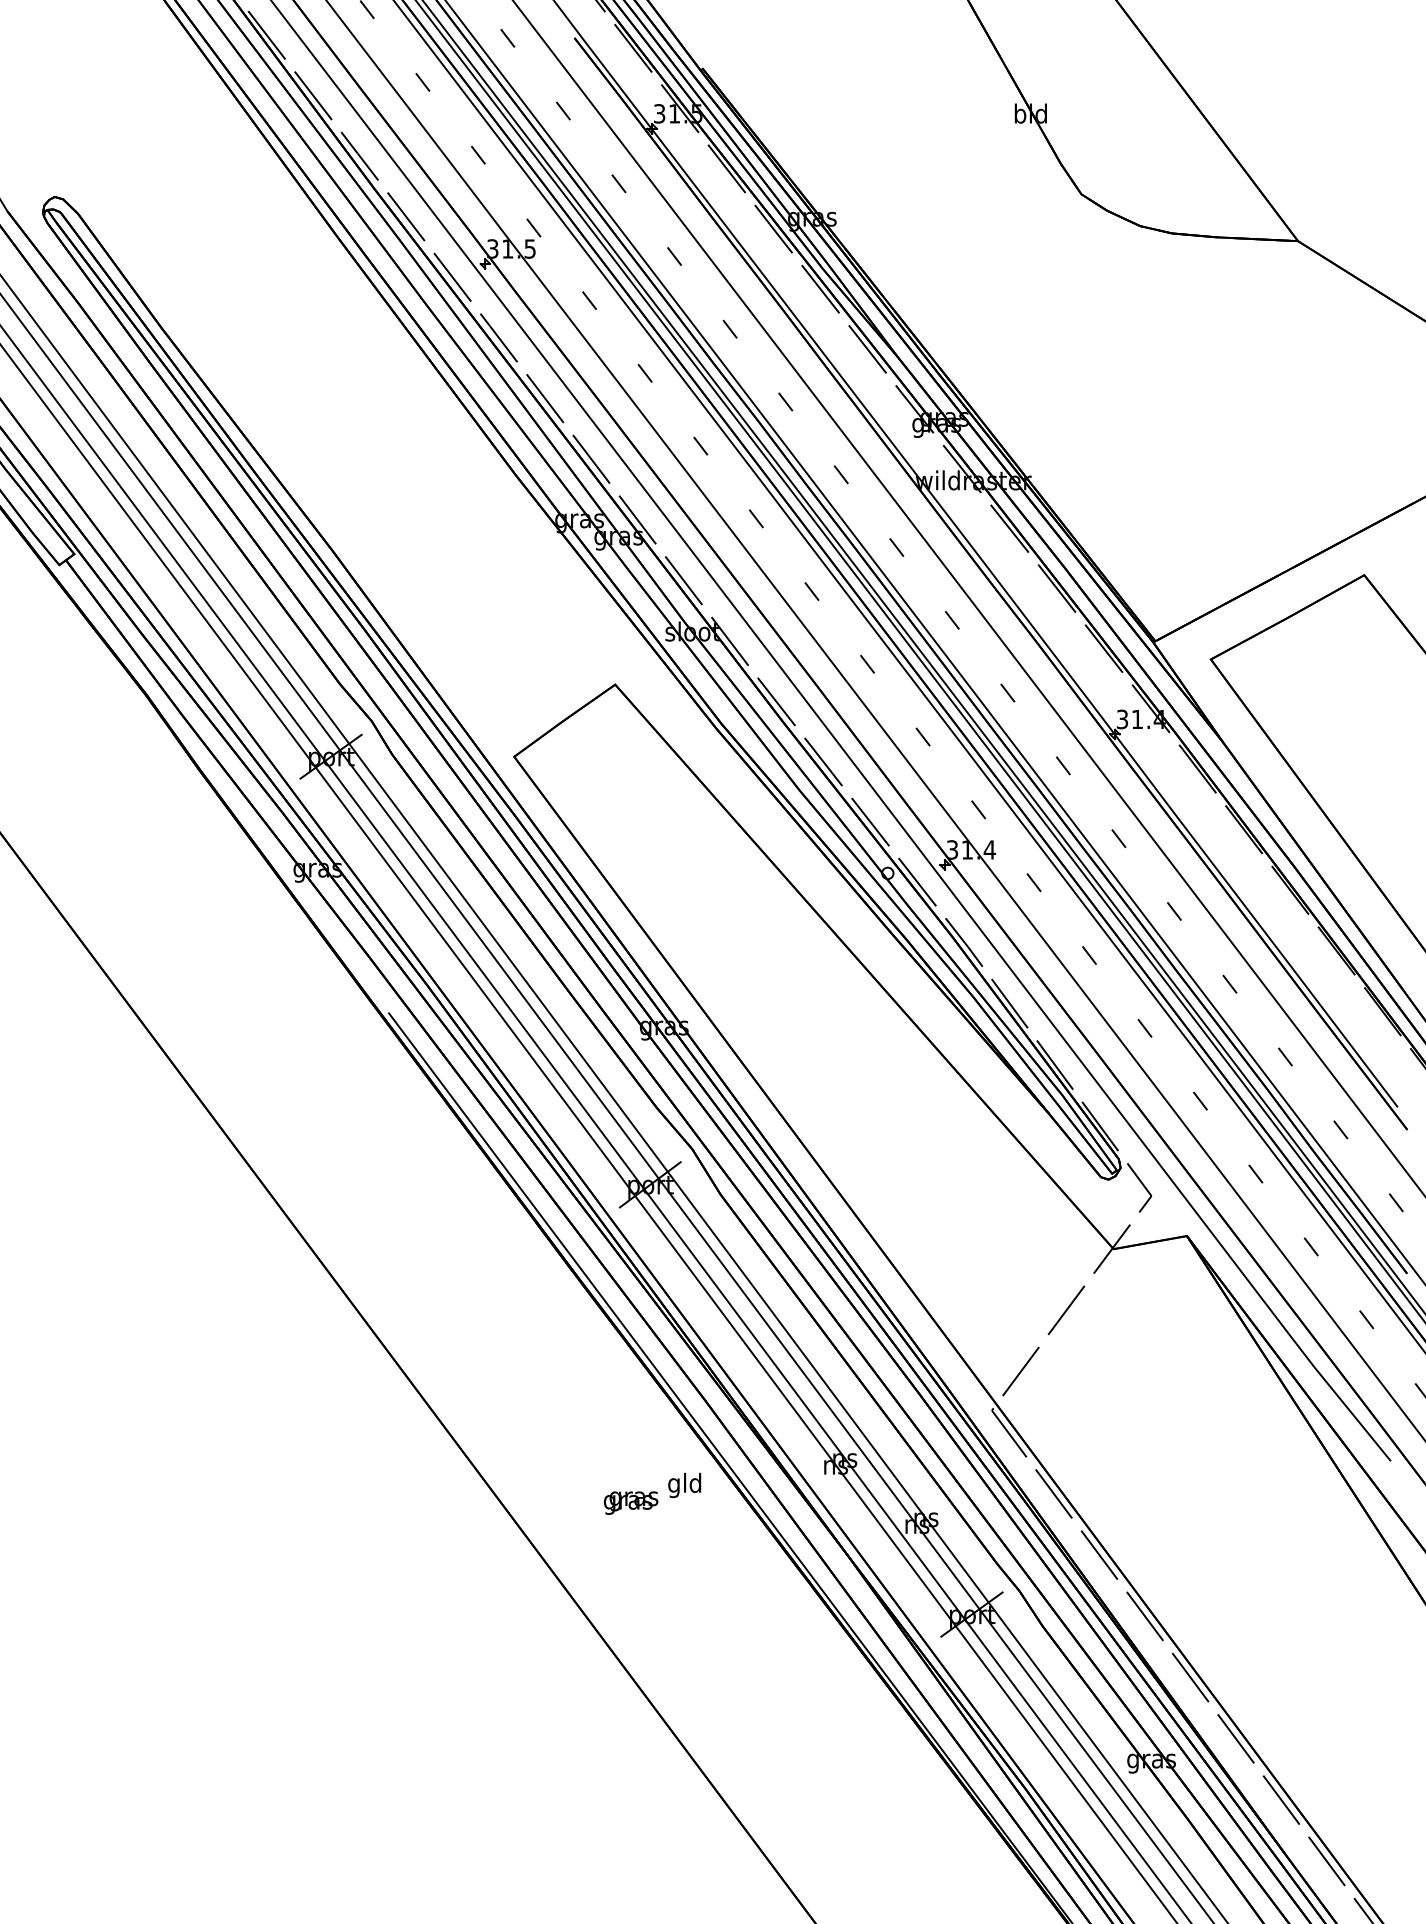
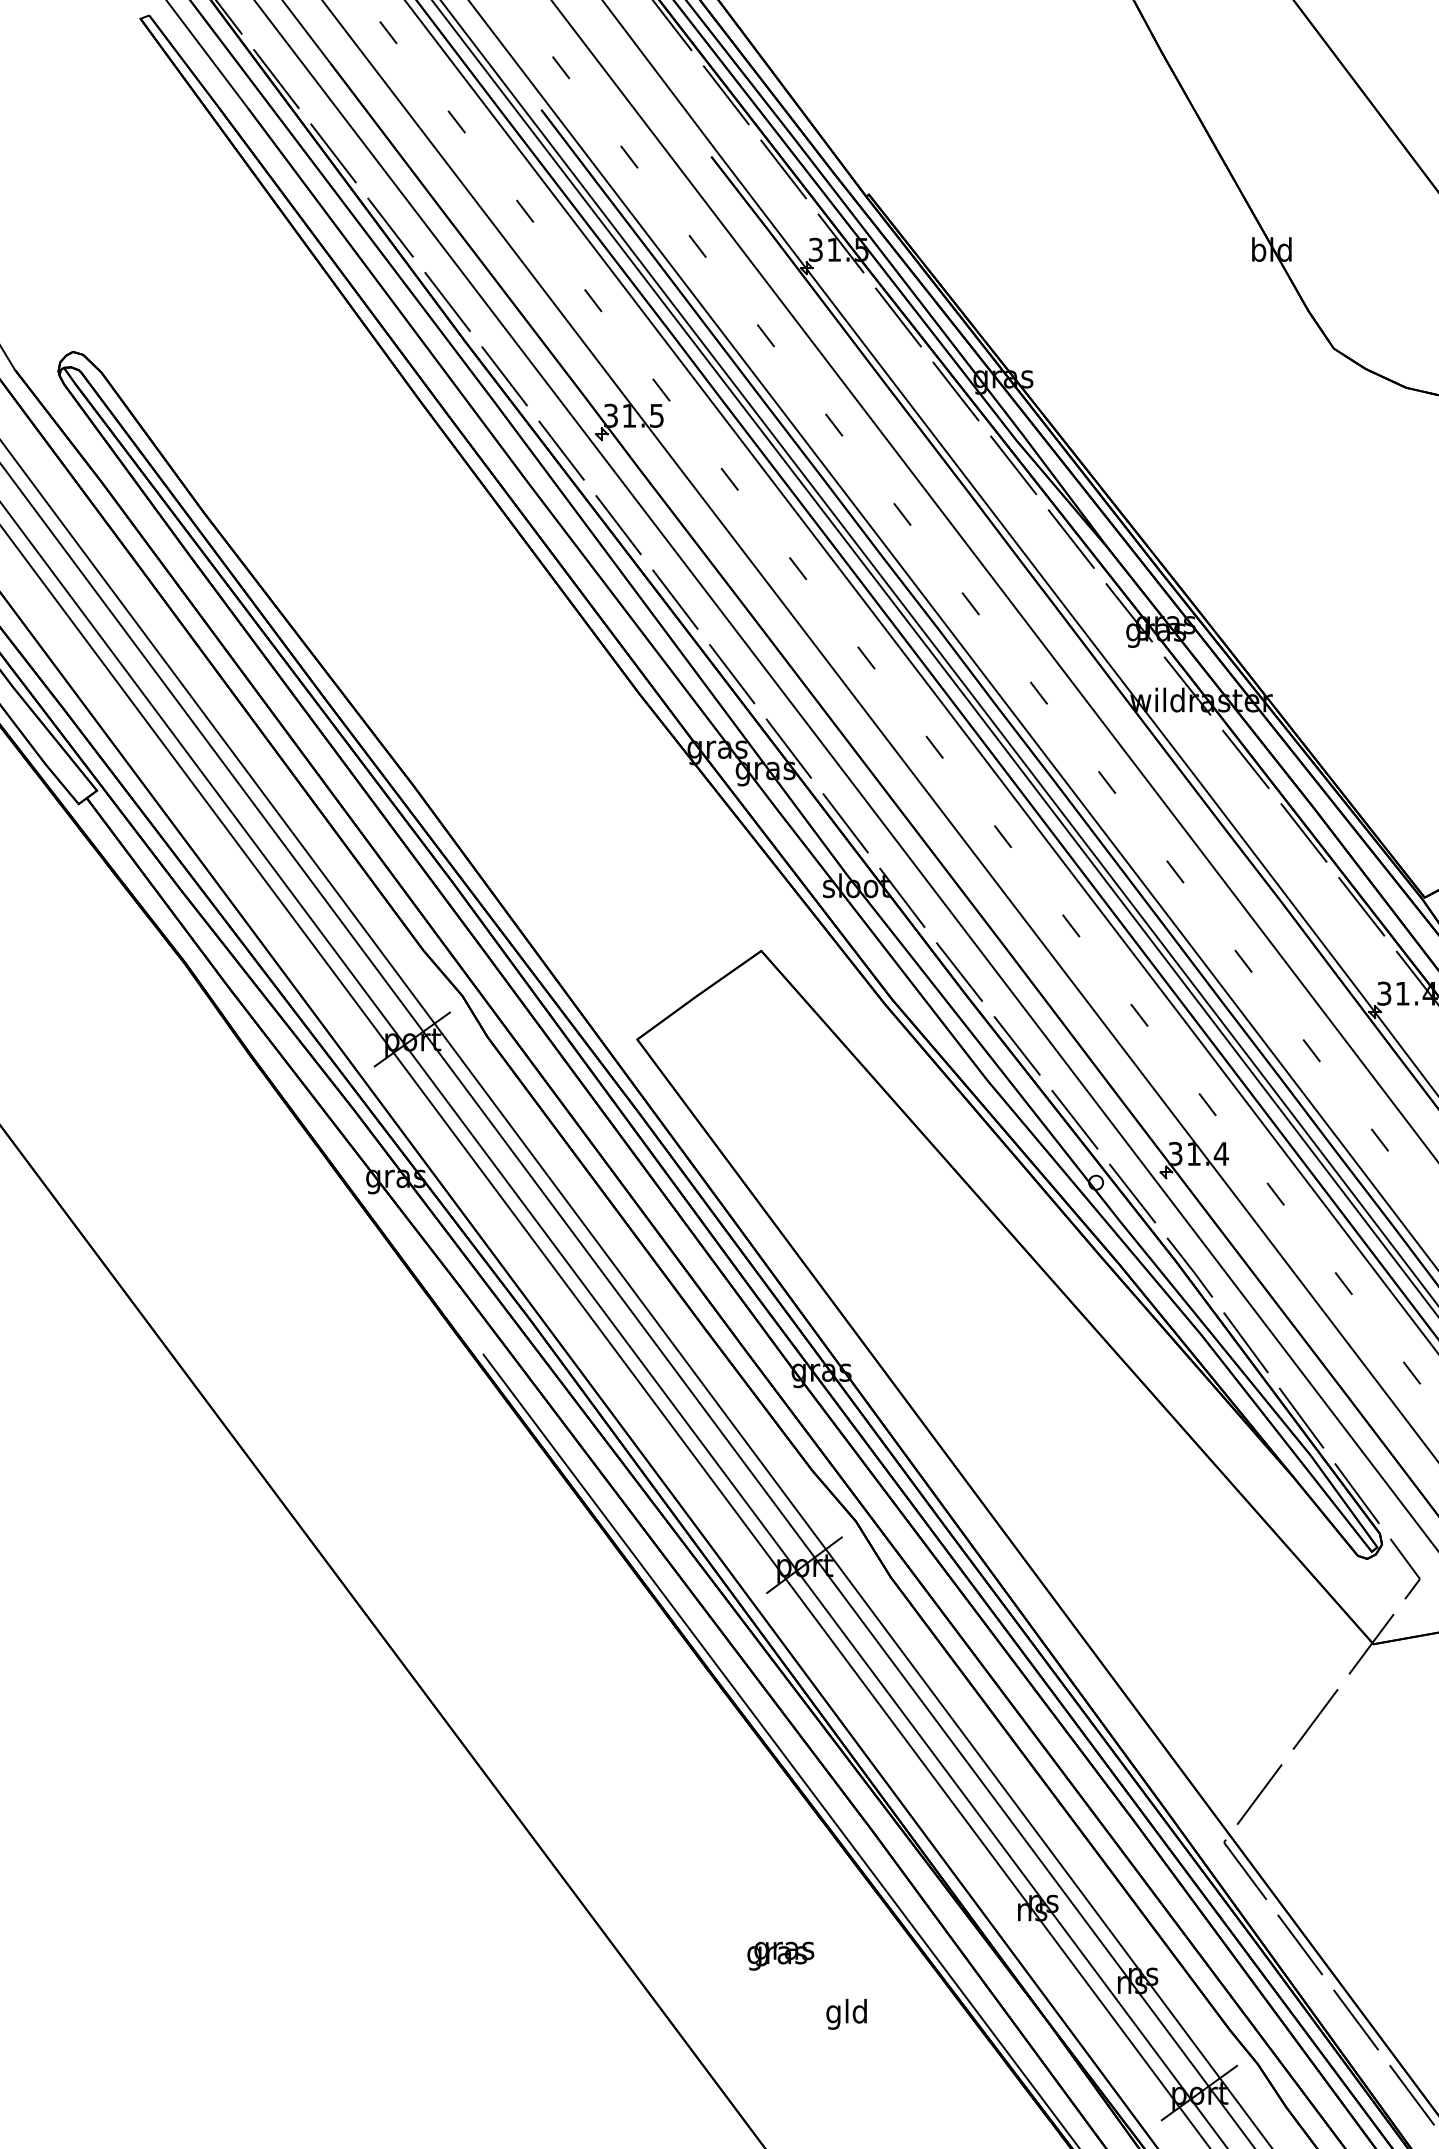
text: (684, 1485) -> (846, 2014), moved

